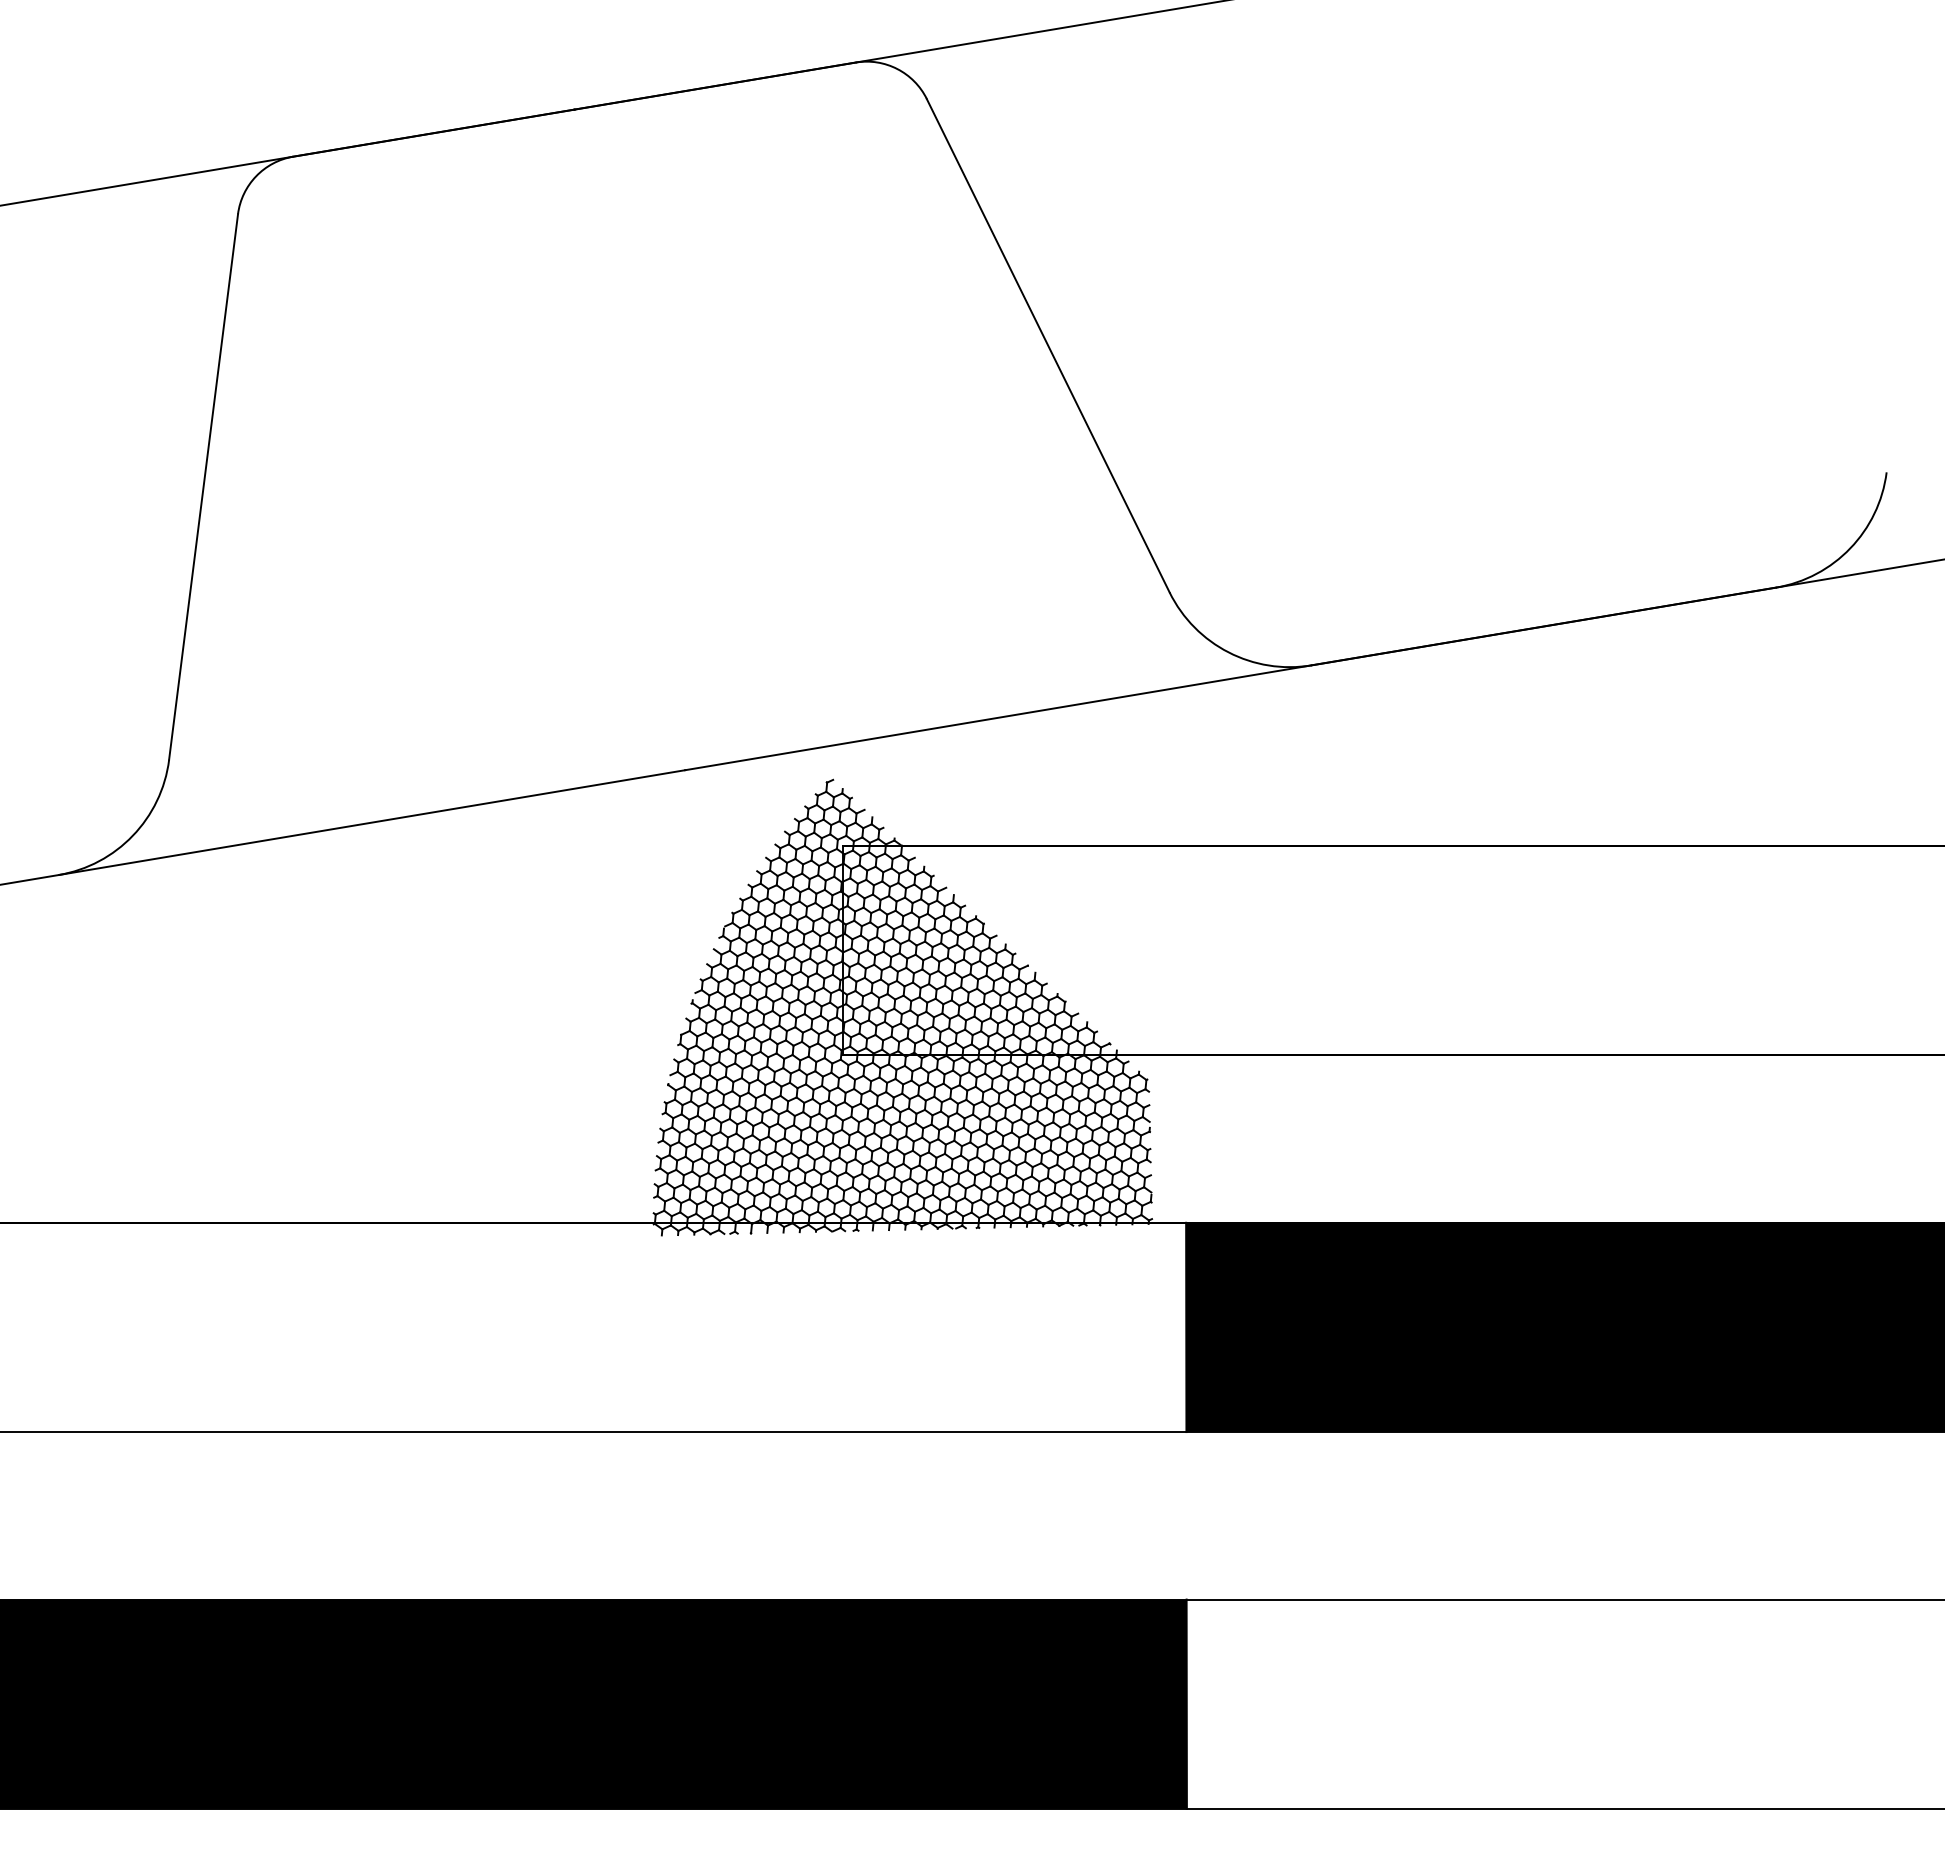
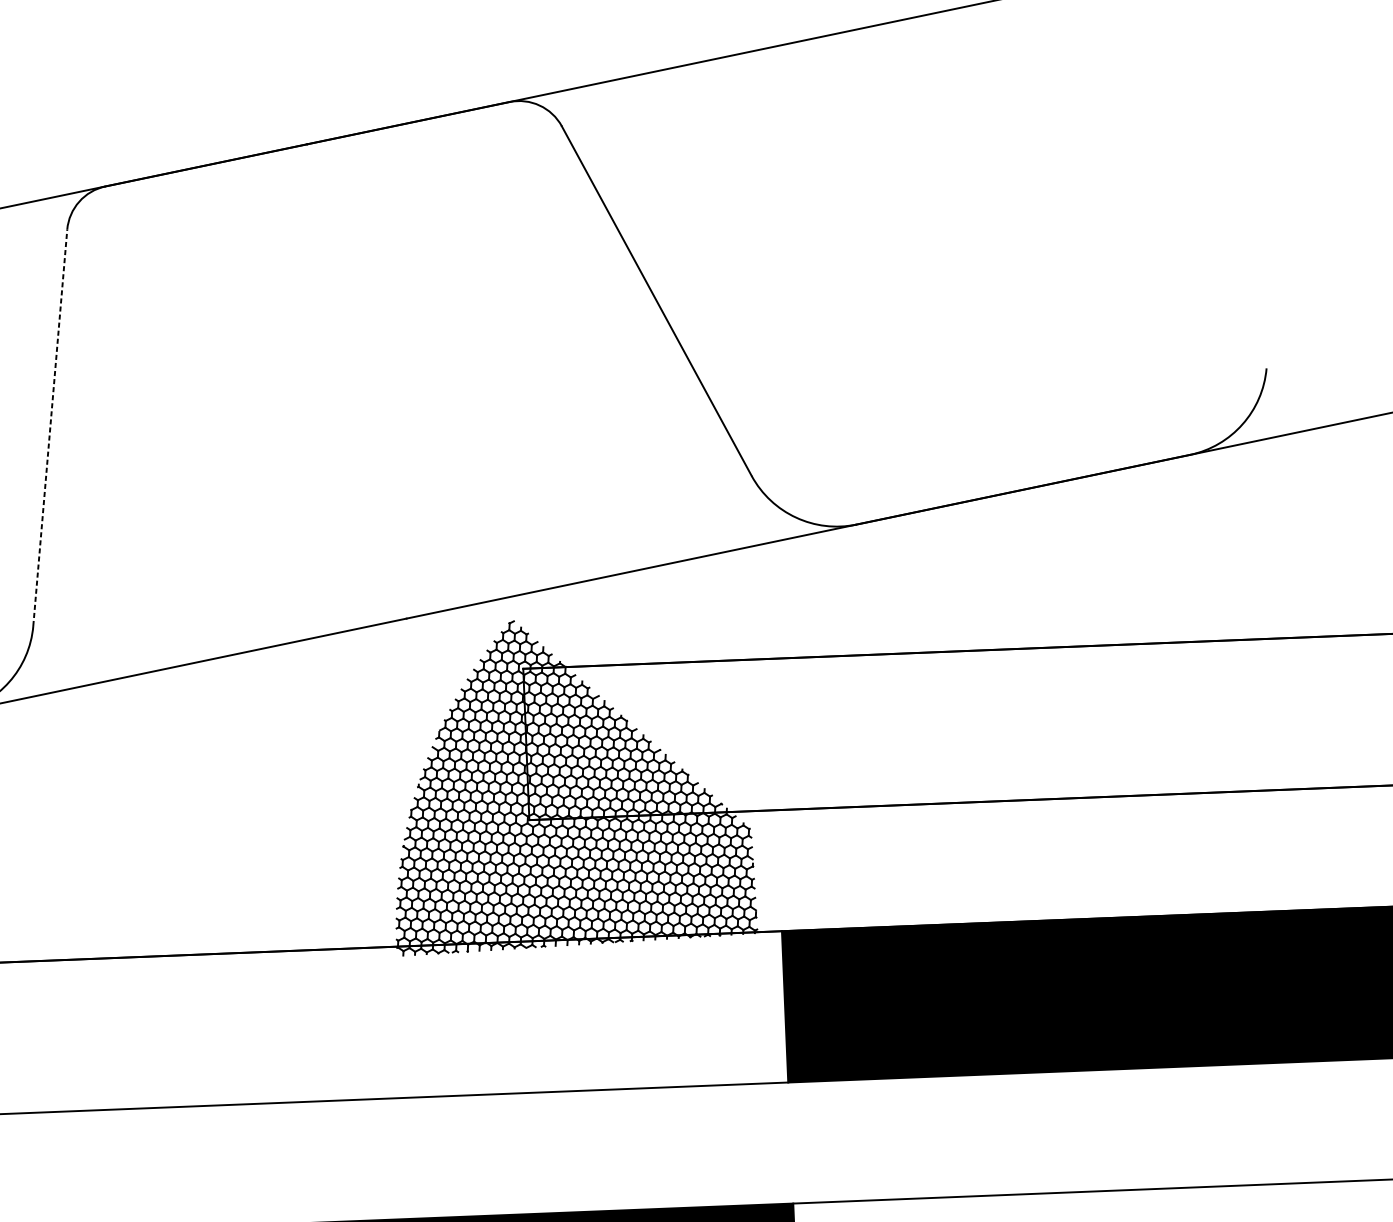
line: (203, 487) -> (50, 428), solid -> dashed

